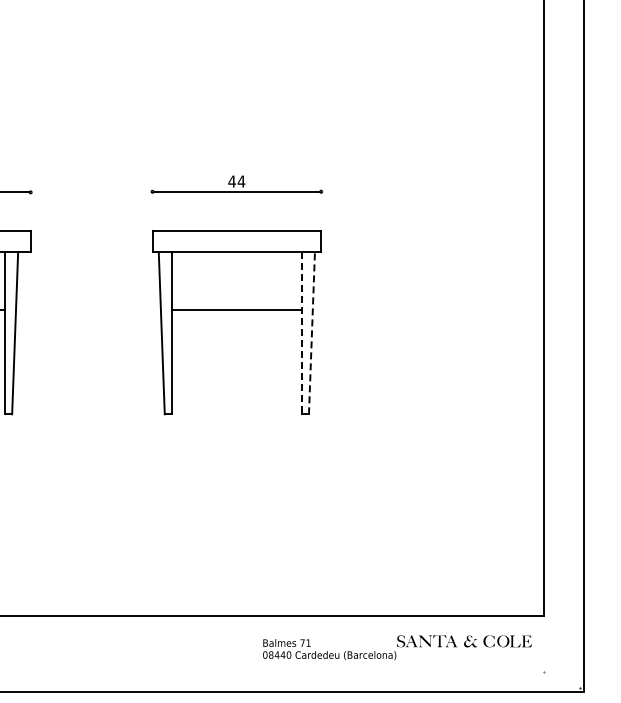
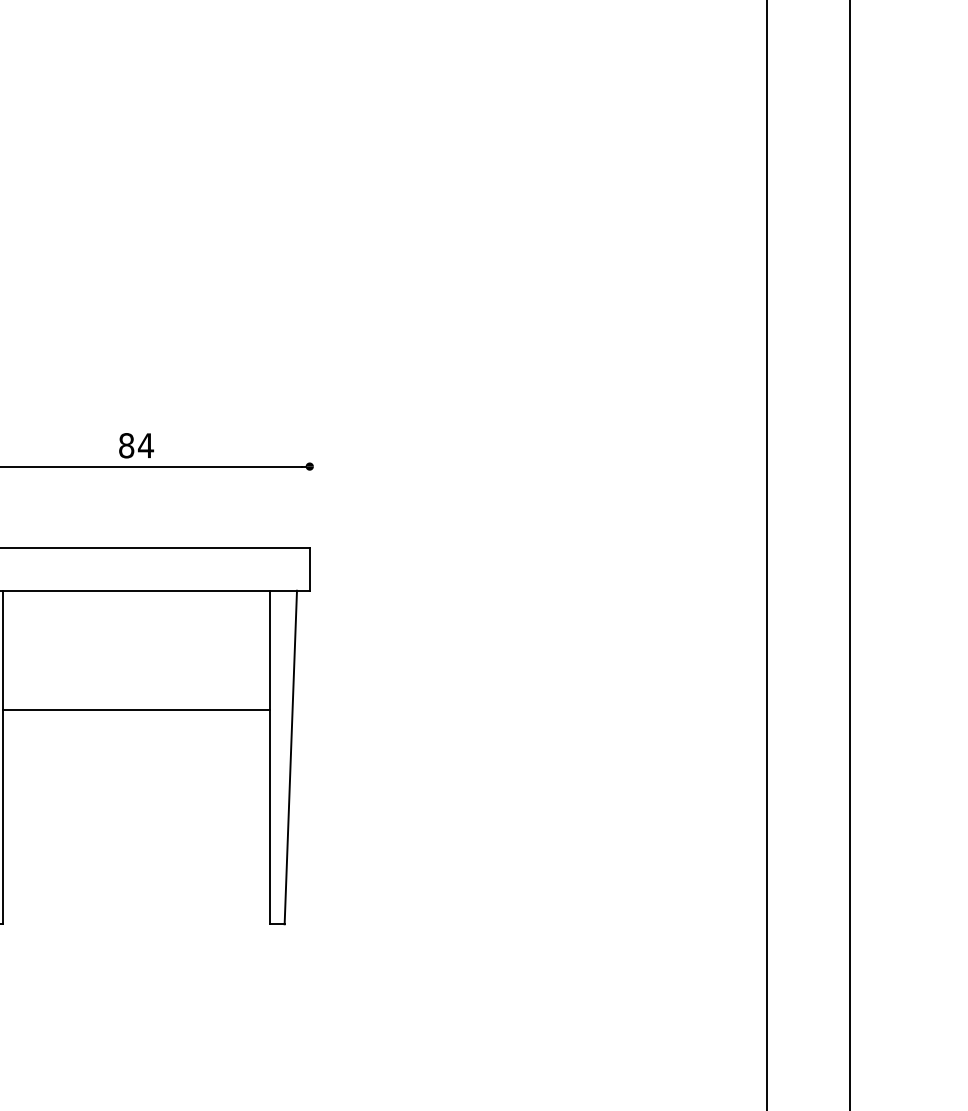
text: (231, 181) -> (125, 445), 44 -> 84
line: (311, 332) -> (289, 756), dashed -> solid
line: (301, 333) -> (269, 758), dashed -> solid

